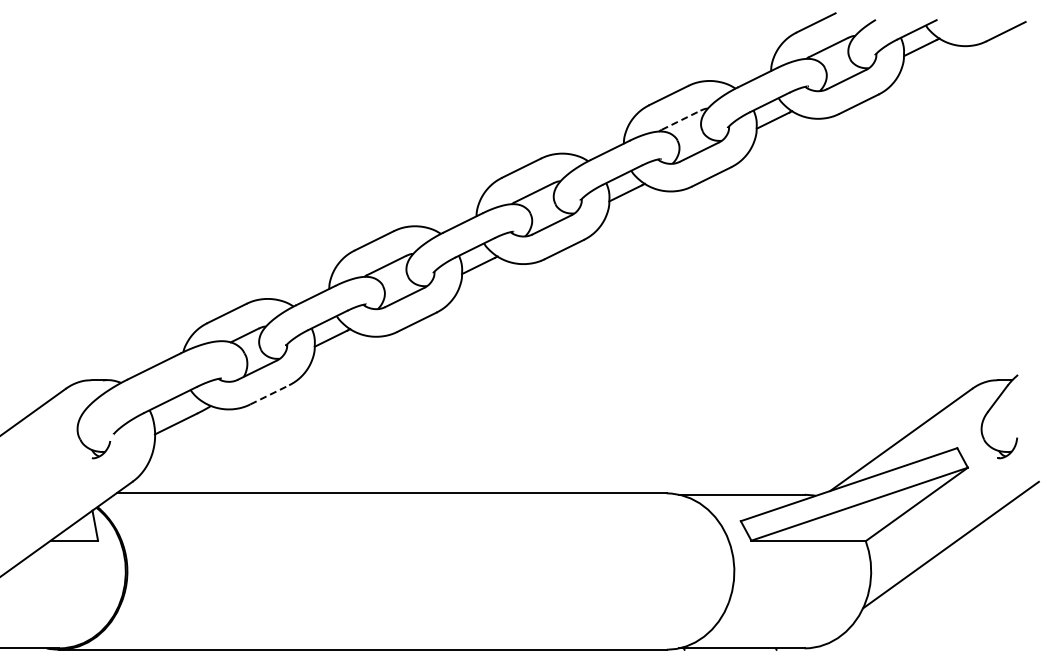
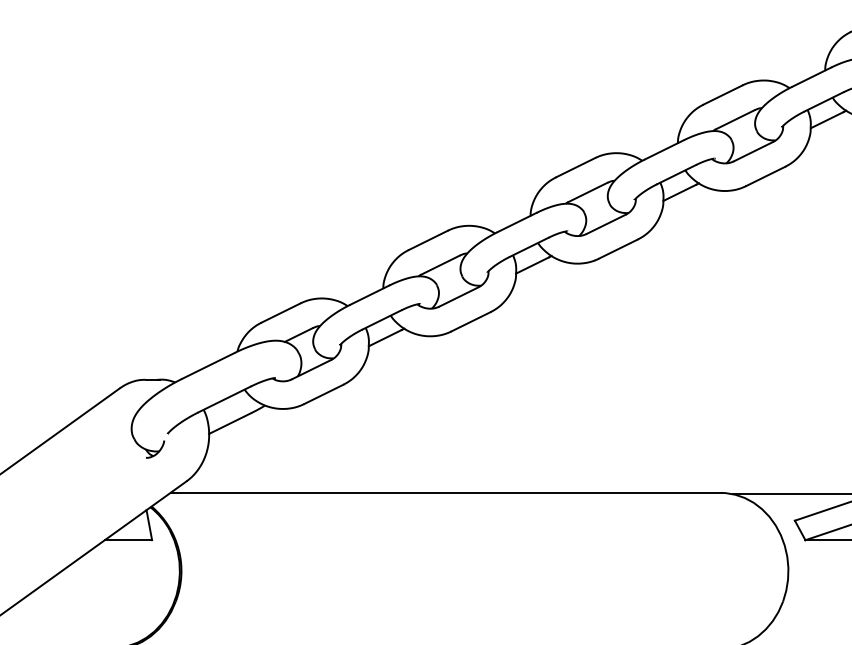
line: (681, 120) -> (735, 120), dashed -> solid
line: (269, 394) -> (323, 394), dashed -> solid

